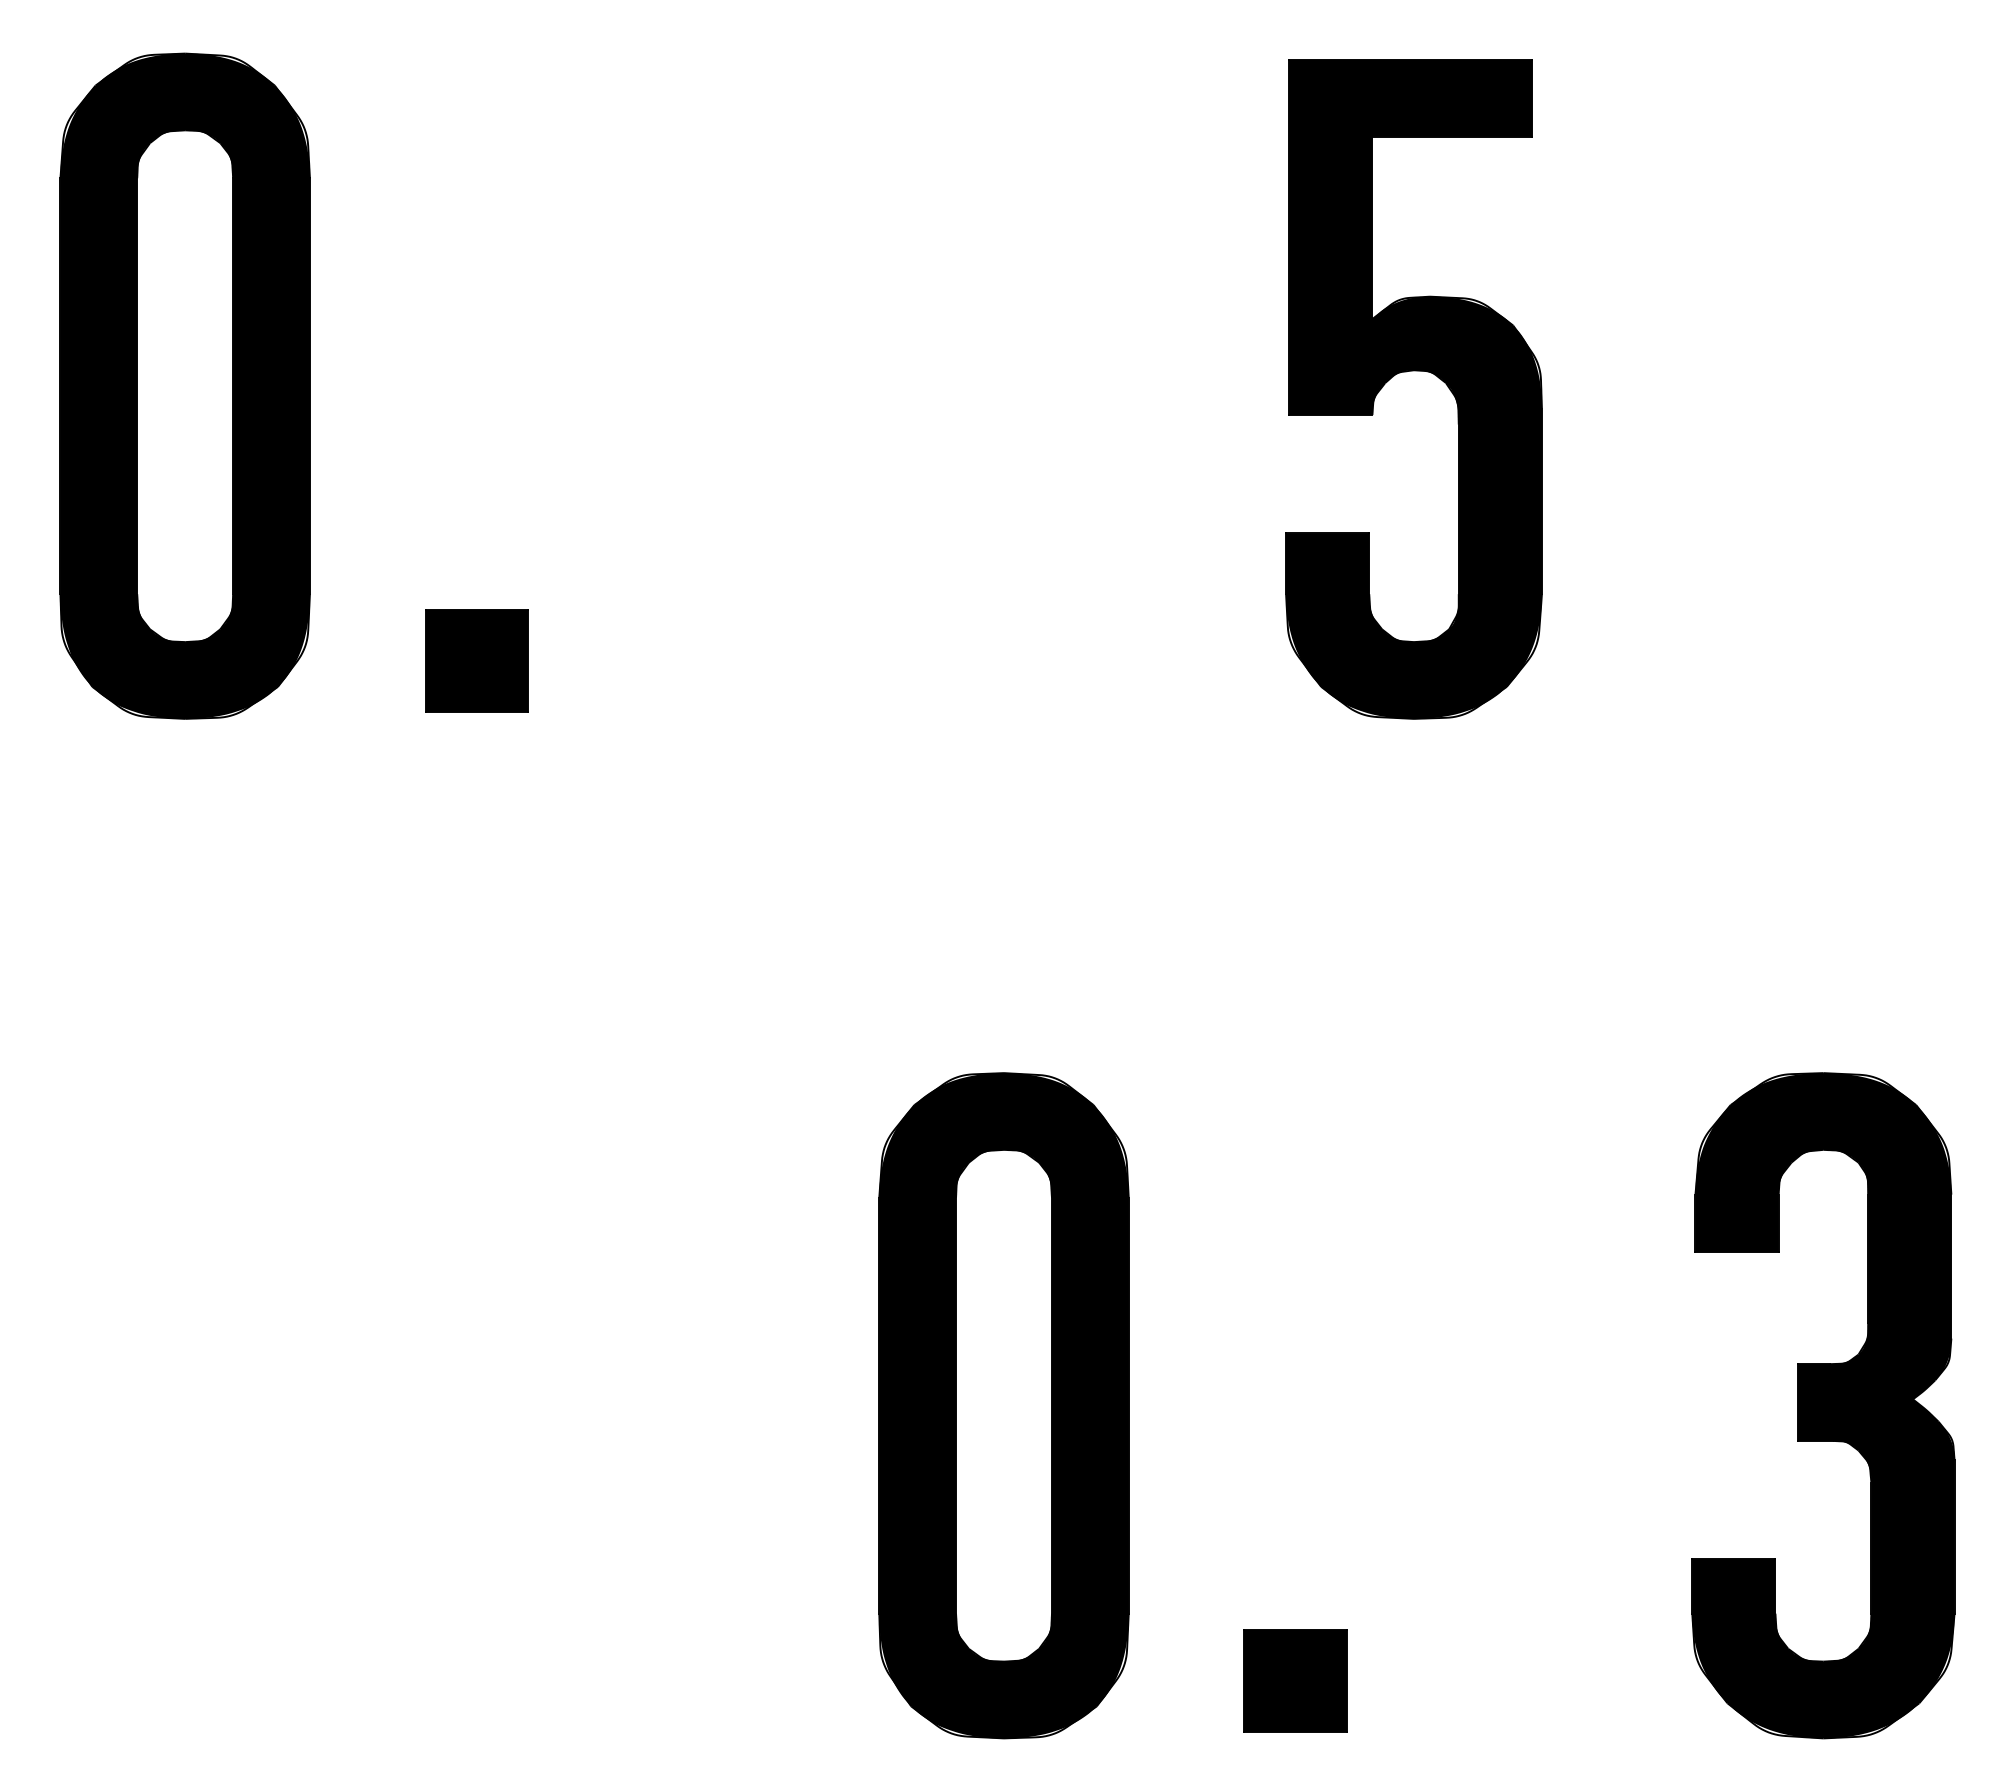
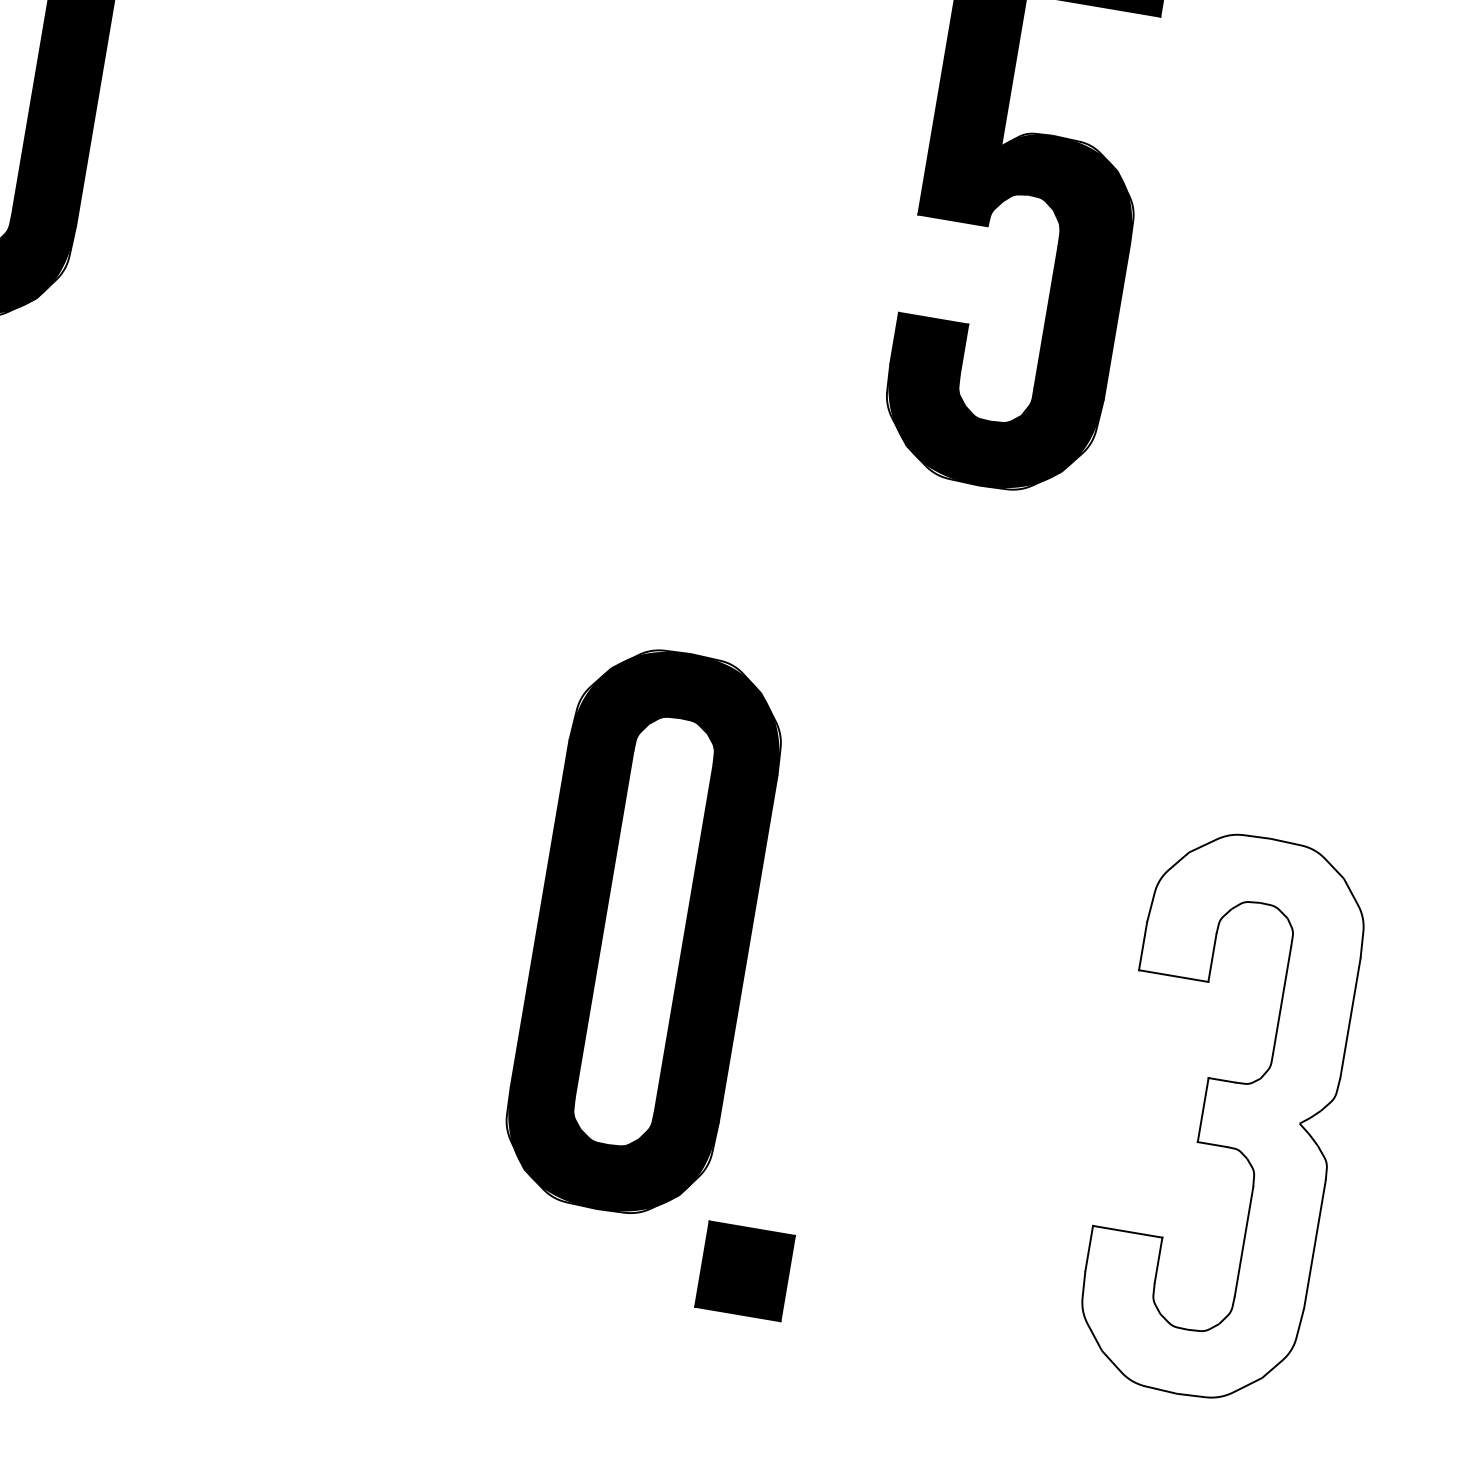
part: (476, 660) -> (205, 304), removed
part: (1003, 1405) -> (643, 931), moved
fill: (1823, 1405) -> (1224, 1116), removed

